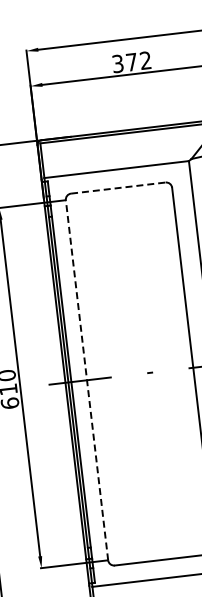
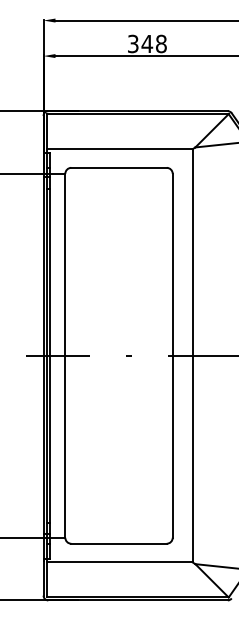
text: (137, 61) -> (153, 43), 372 -> 348
line: (118, 187) -> (119, 167), dashed -> solid
line: (87, 379) -> (65, 355), dashed -> solid

